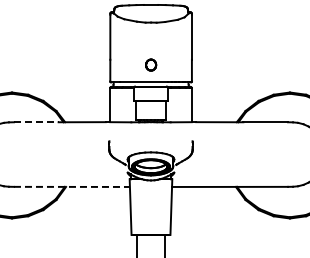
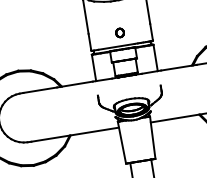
line: (36, 122) -> (40, 90), dashed -> solid
line: (71, 186) -> (74, 134), dashed -> solid

